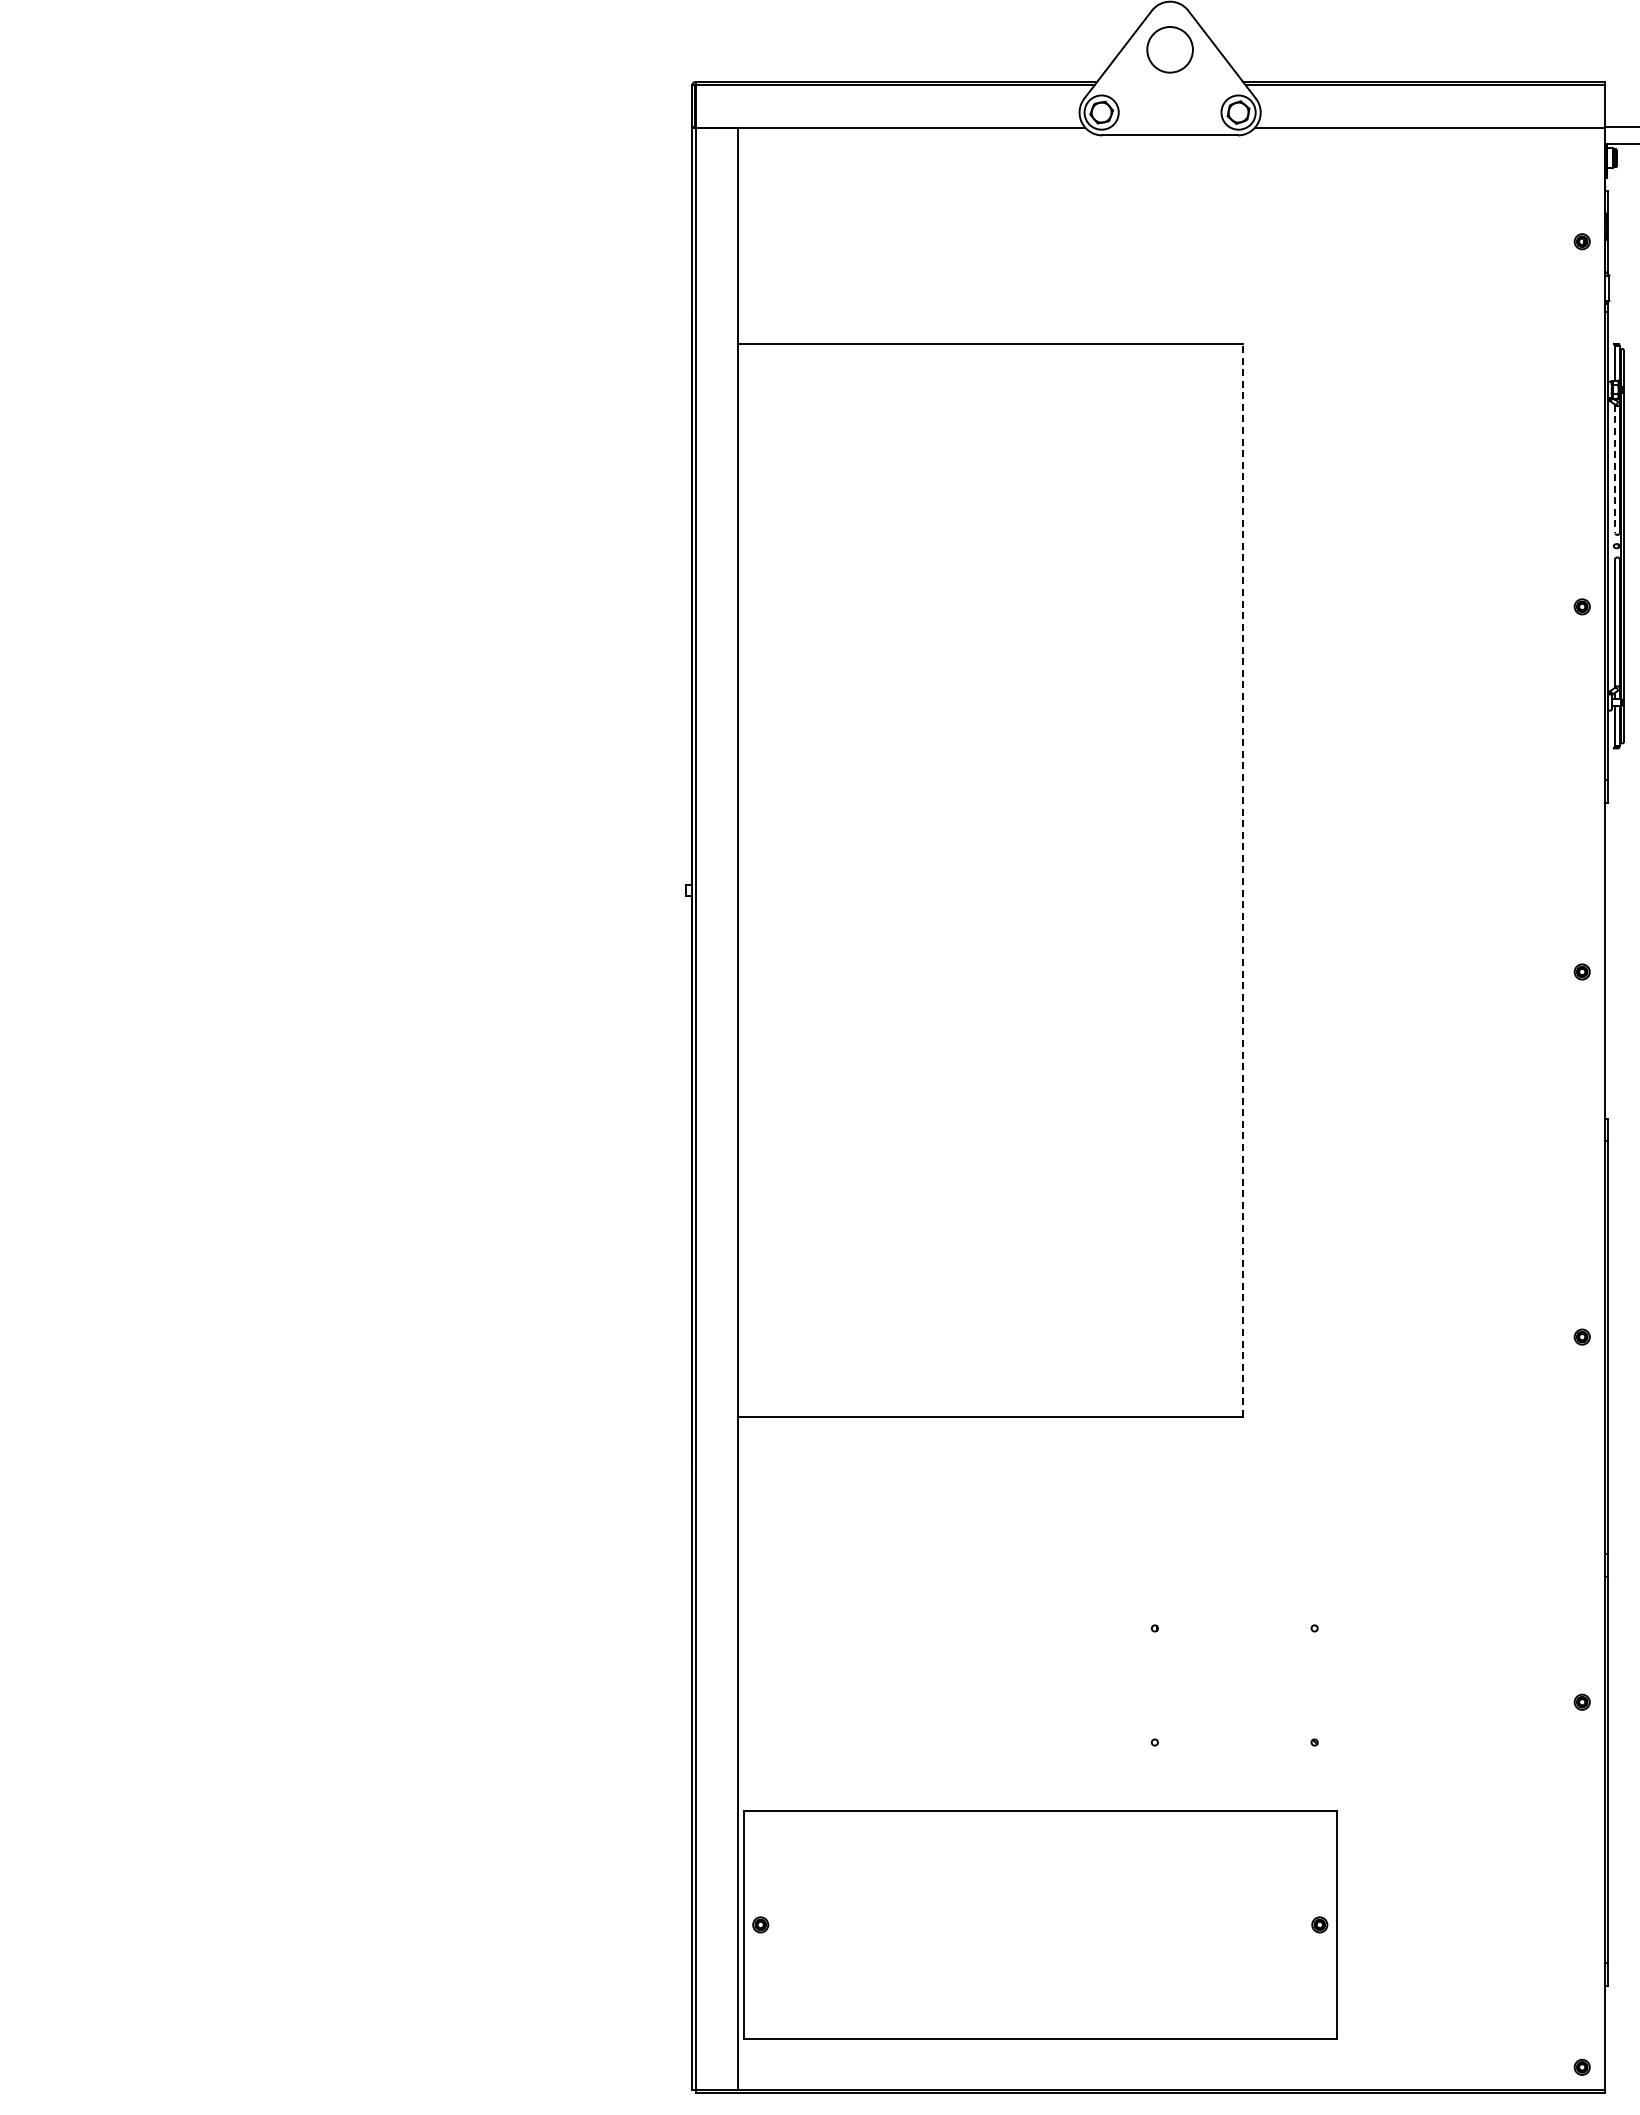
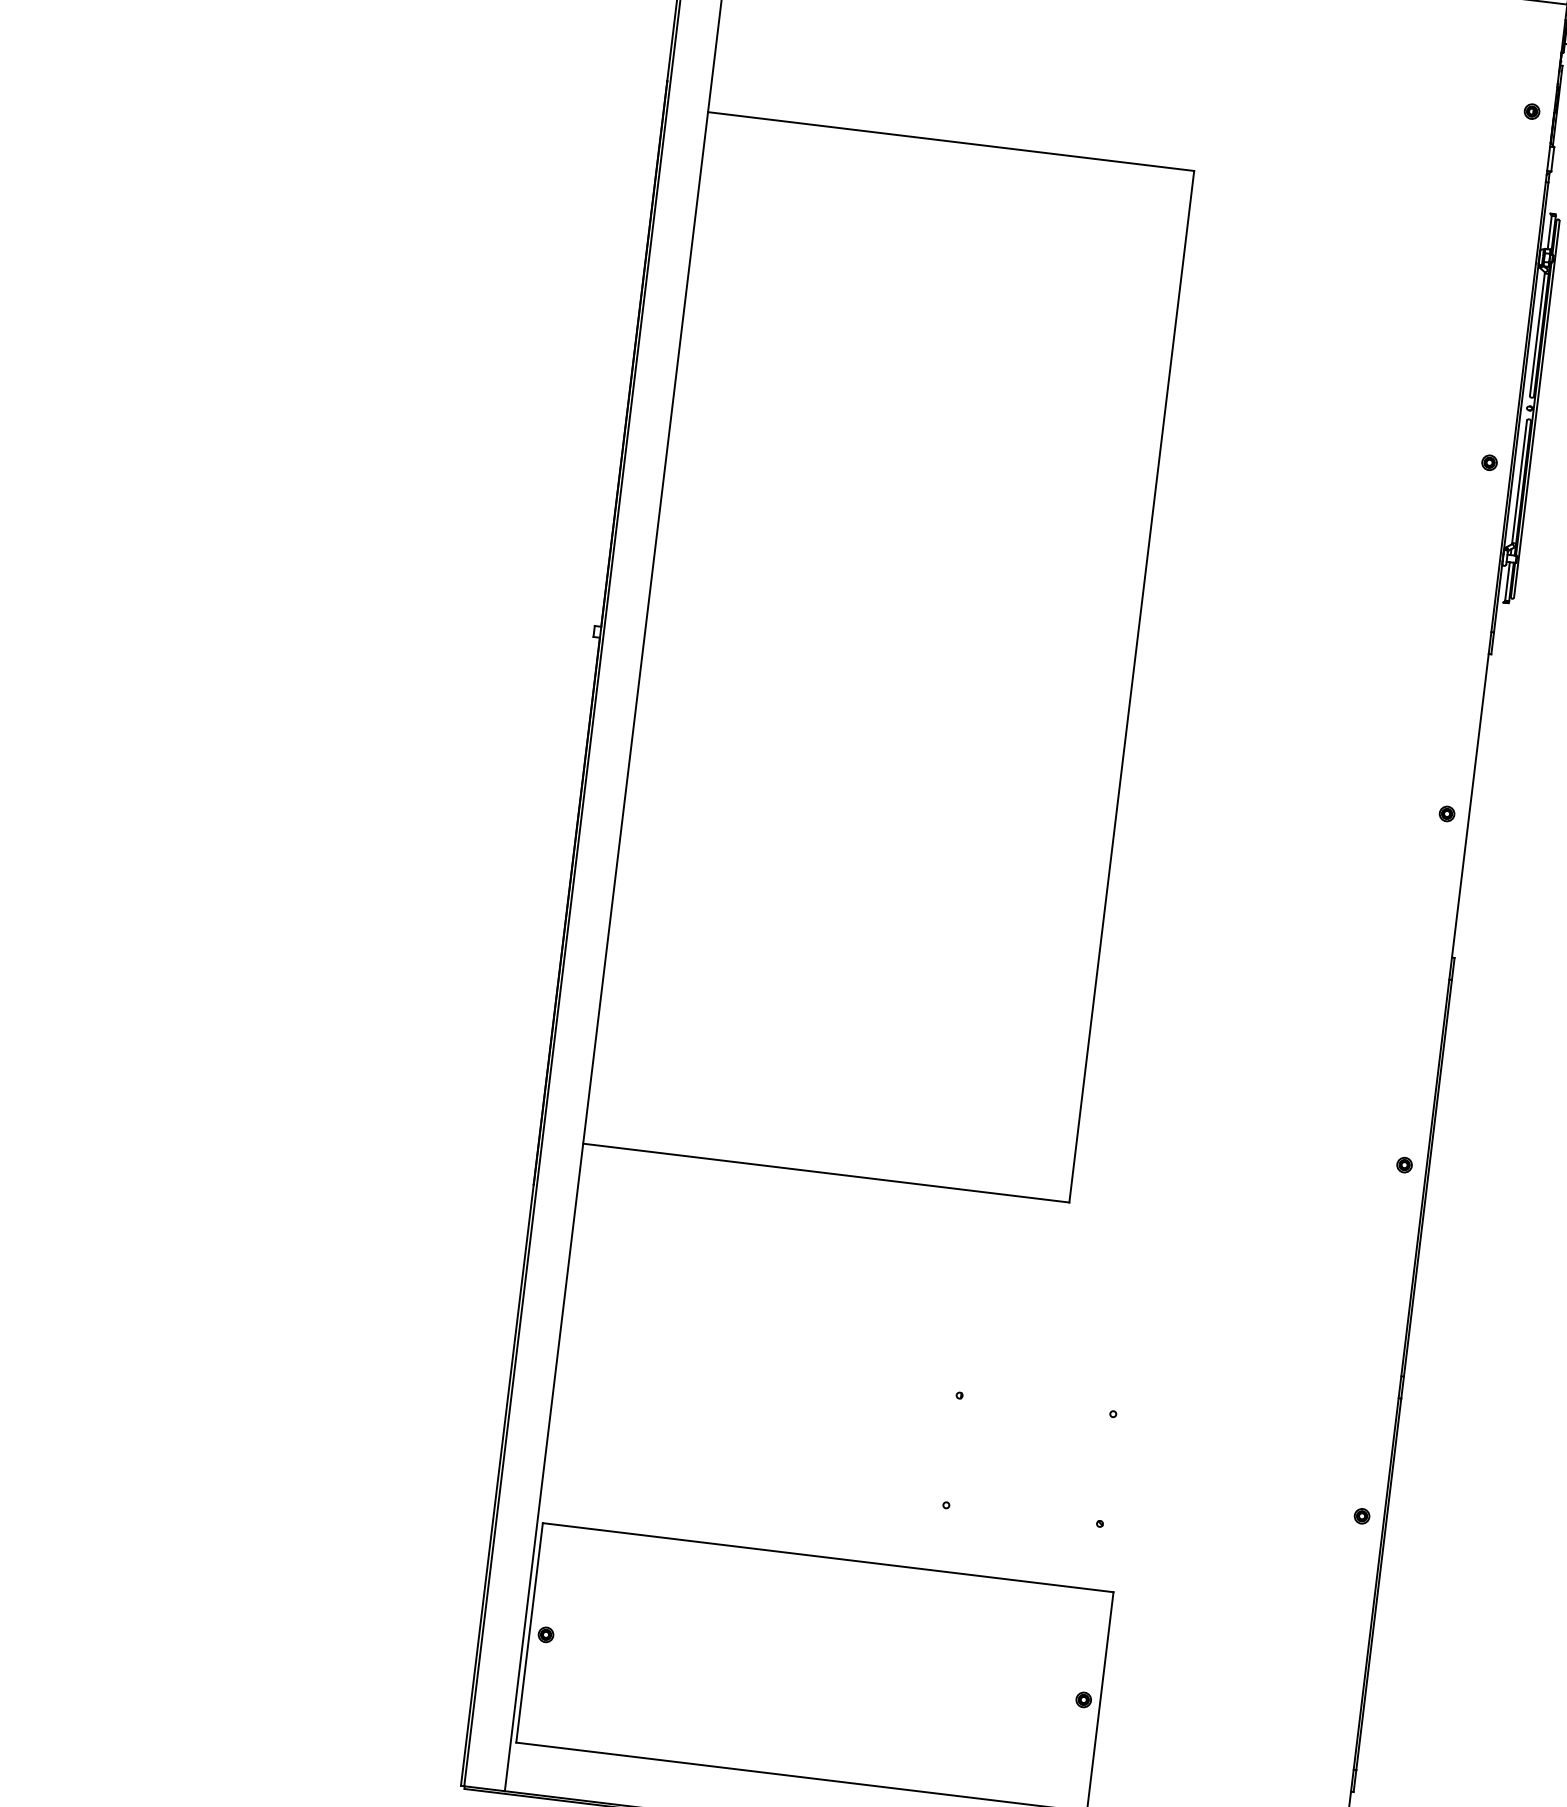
line: (1615, 469) -> (1537, 334), dashed -> solid
line: (1243, 880) -> (1131, 686), dashed -> solid

